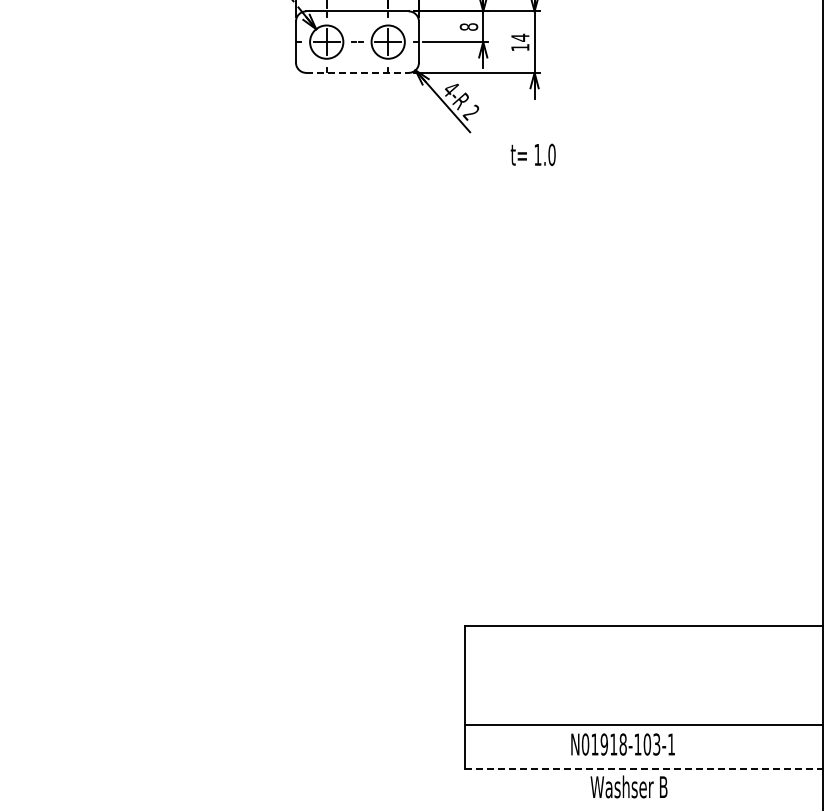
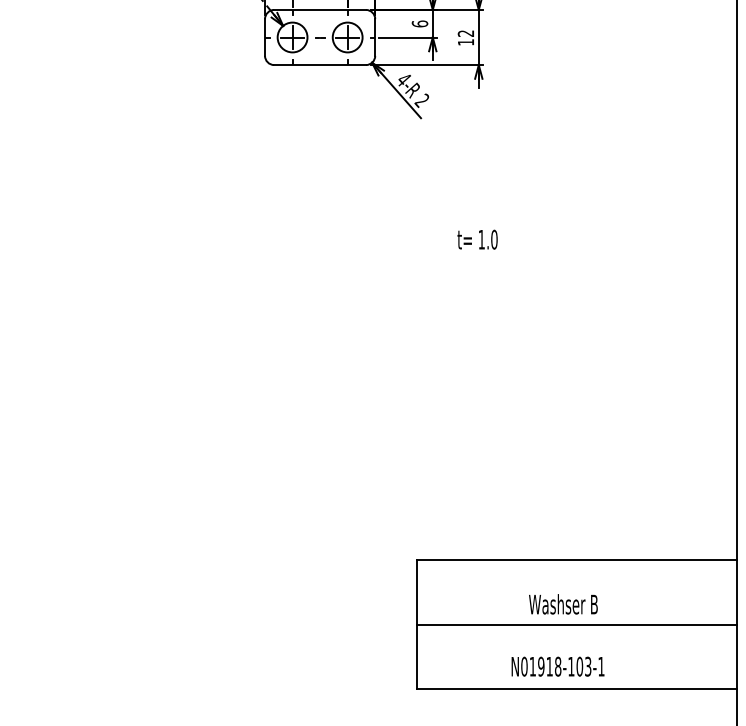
text: (468, 26) -> (419, 23), 8 -> 6
text: (520, 37) -> (466, 33), 14 -> 12
line: (357, 72) -> (320, 64), dashed -> solid
text: (532, 154) -> (476, 239), moved
line: (643, 724) -> (576, 624), moved
line: (644, 769) -> (577, 689), dashed -> solid
text: (628, 786) -> (562, 603), moved

